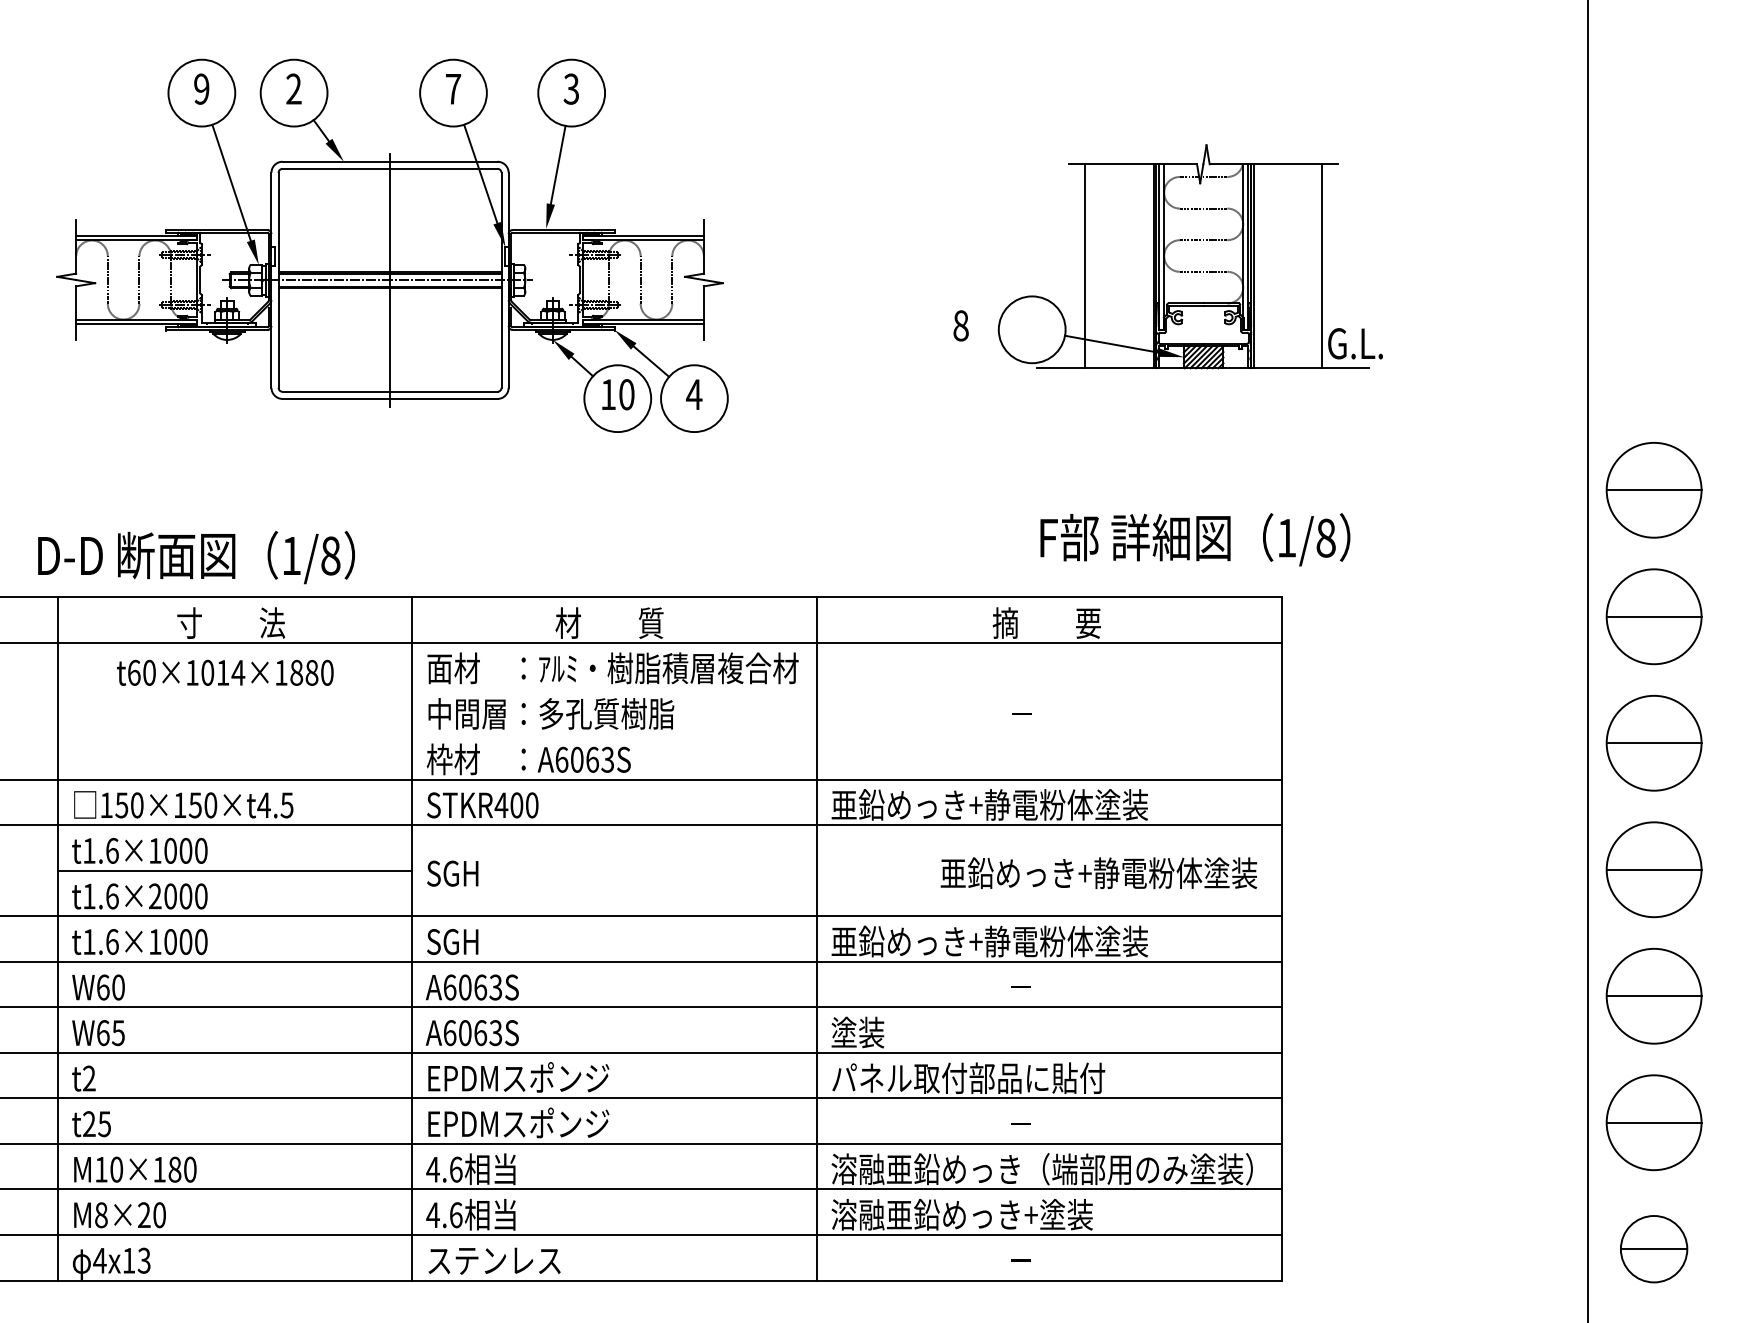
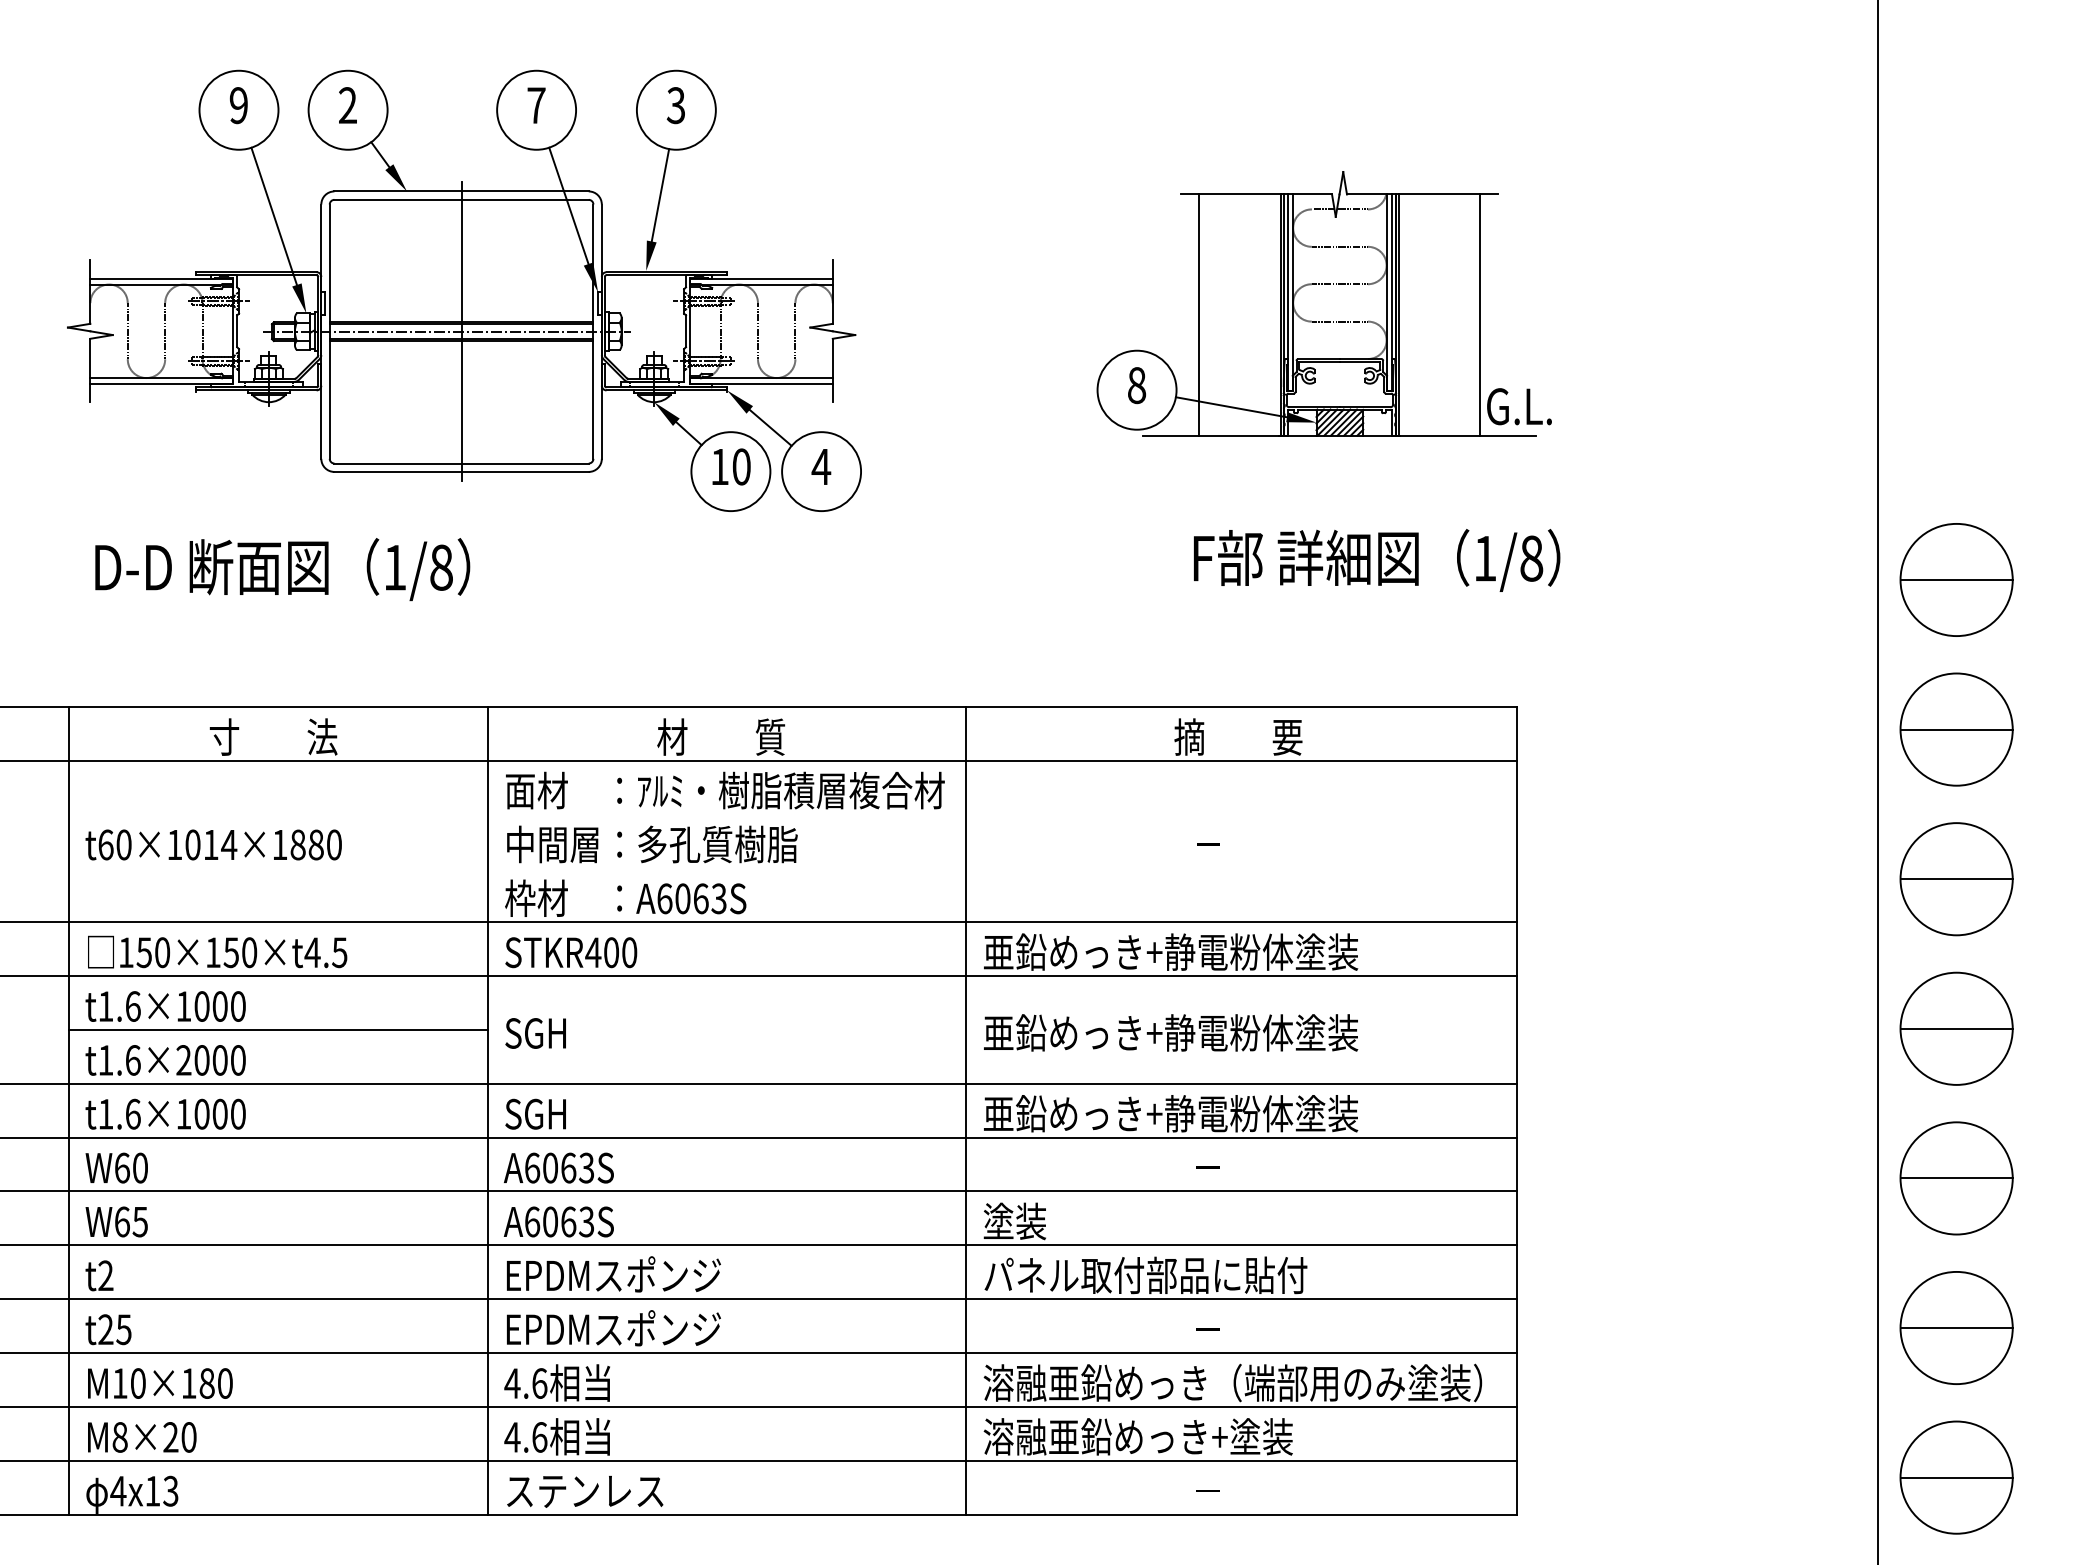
part: (1189, 256) -> (1323, 303), moved
text: (1195, 539) -> (1377, 560), moved
text: (196, 557) -> (282, 569), moved
text: (225, 672) -> (213, 844), moved
text: (1099, 872) -> (1171, 1032), moved
part: (1654, 1249) -> (1956, 1477), size x1.43

